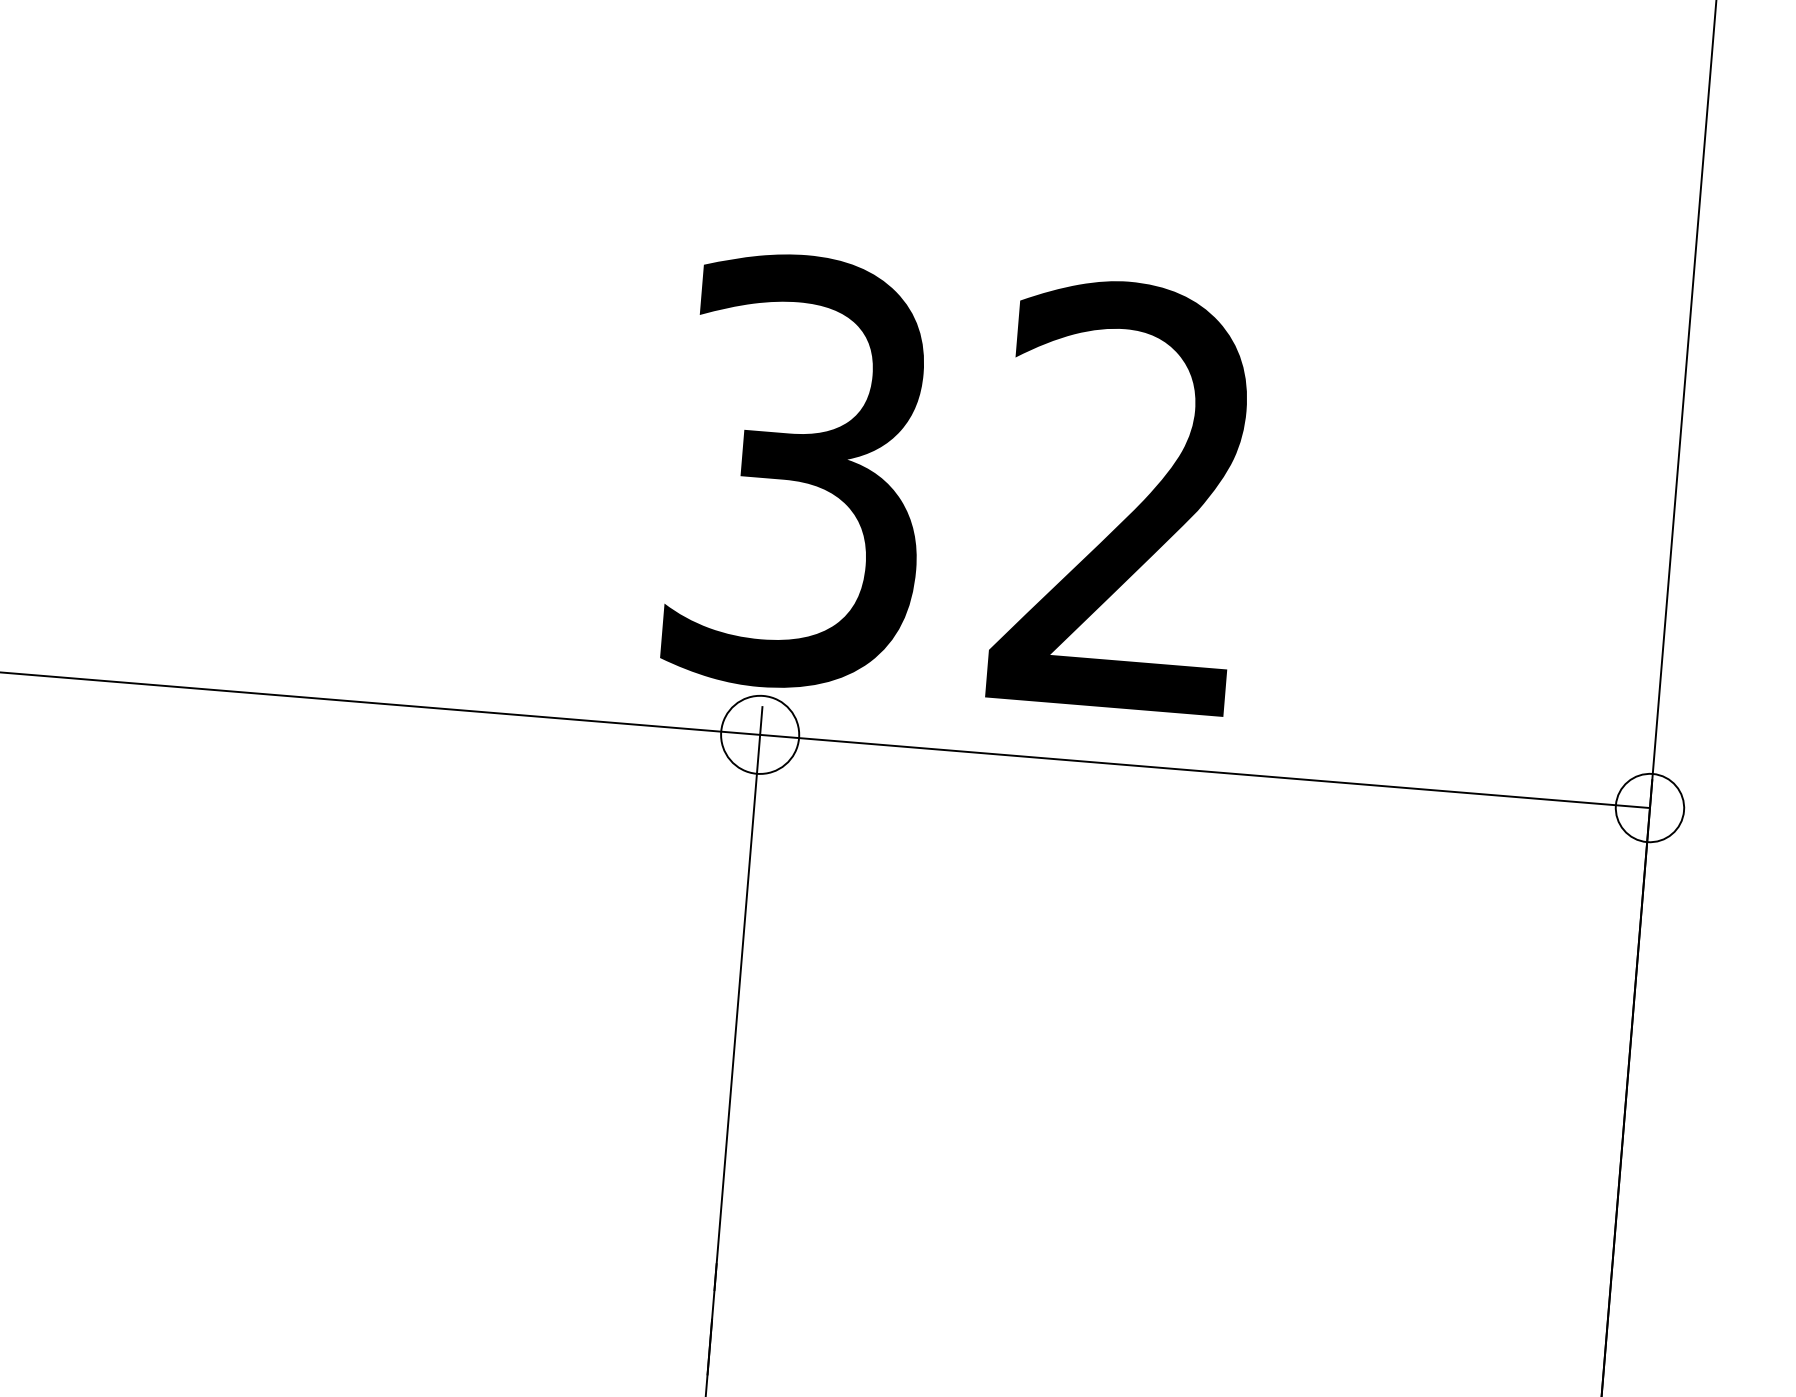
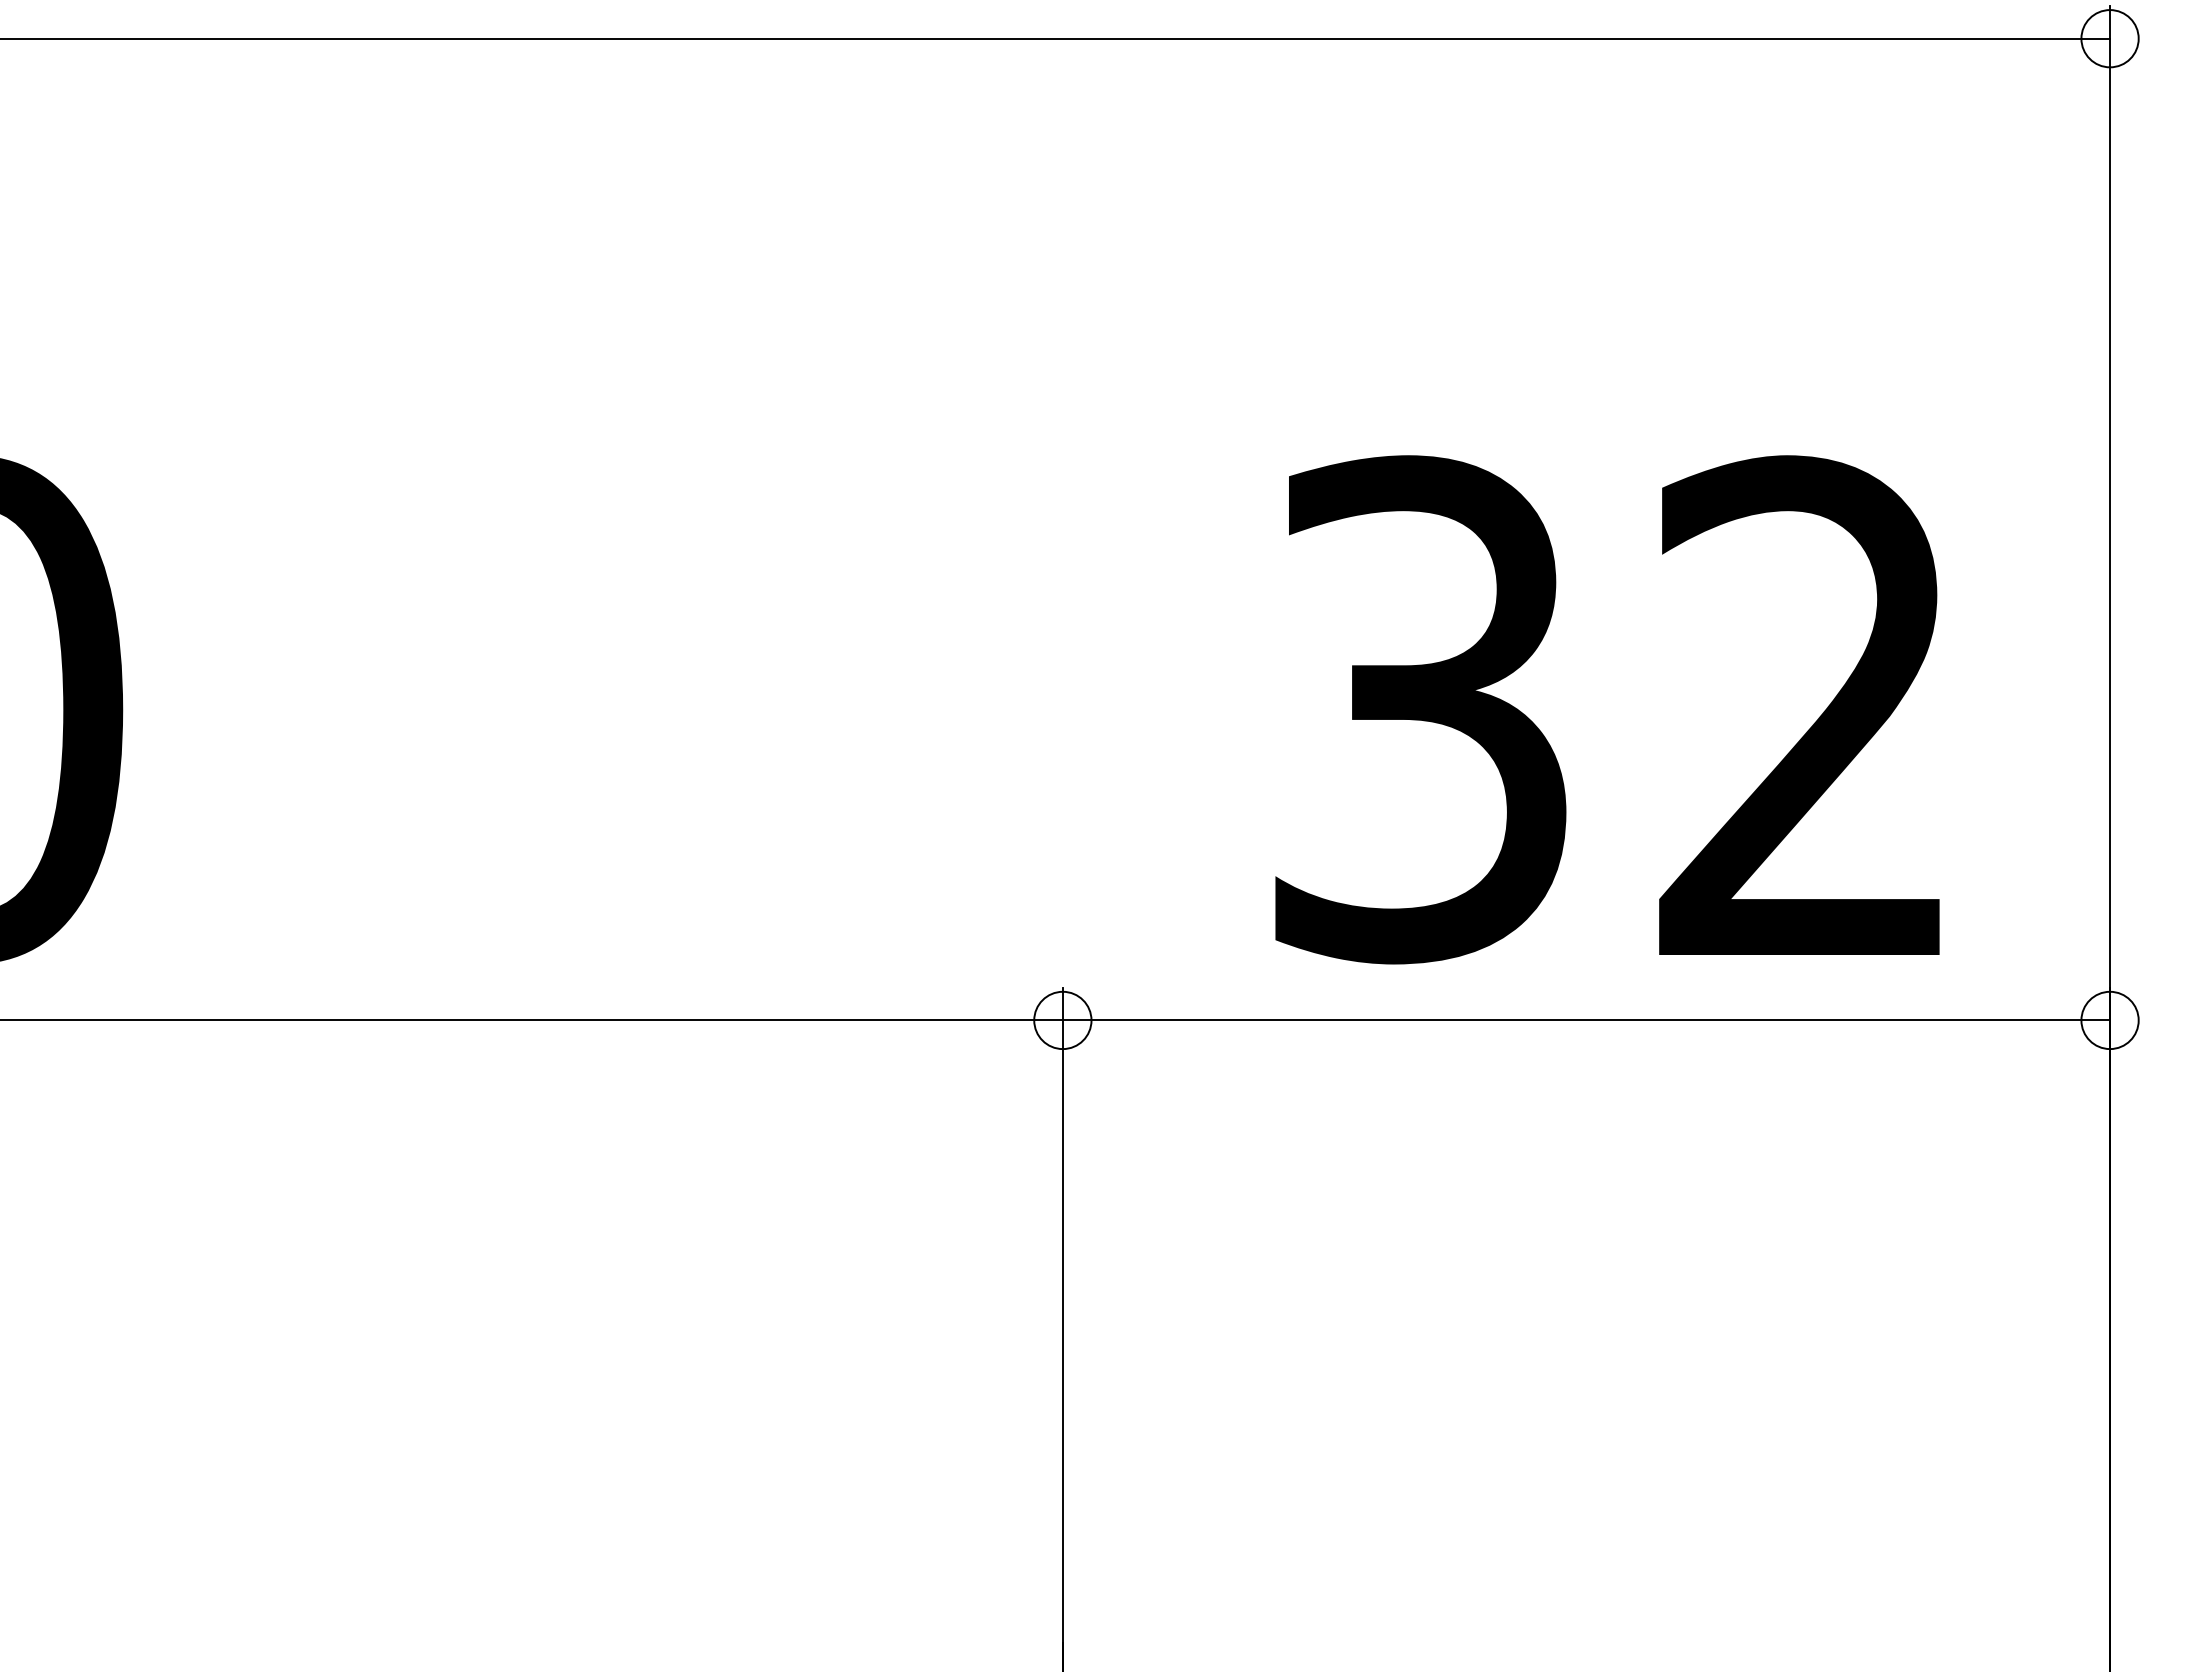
text: (958, 485) -> (1607, 709), moved
circle: (759, 734) -> (1062, 1020), size x0.62
circle: (1649, 808) -> (2109, 1020), size x0.71

